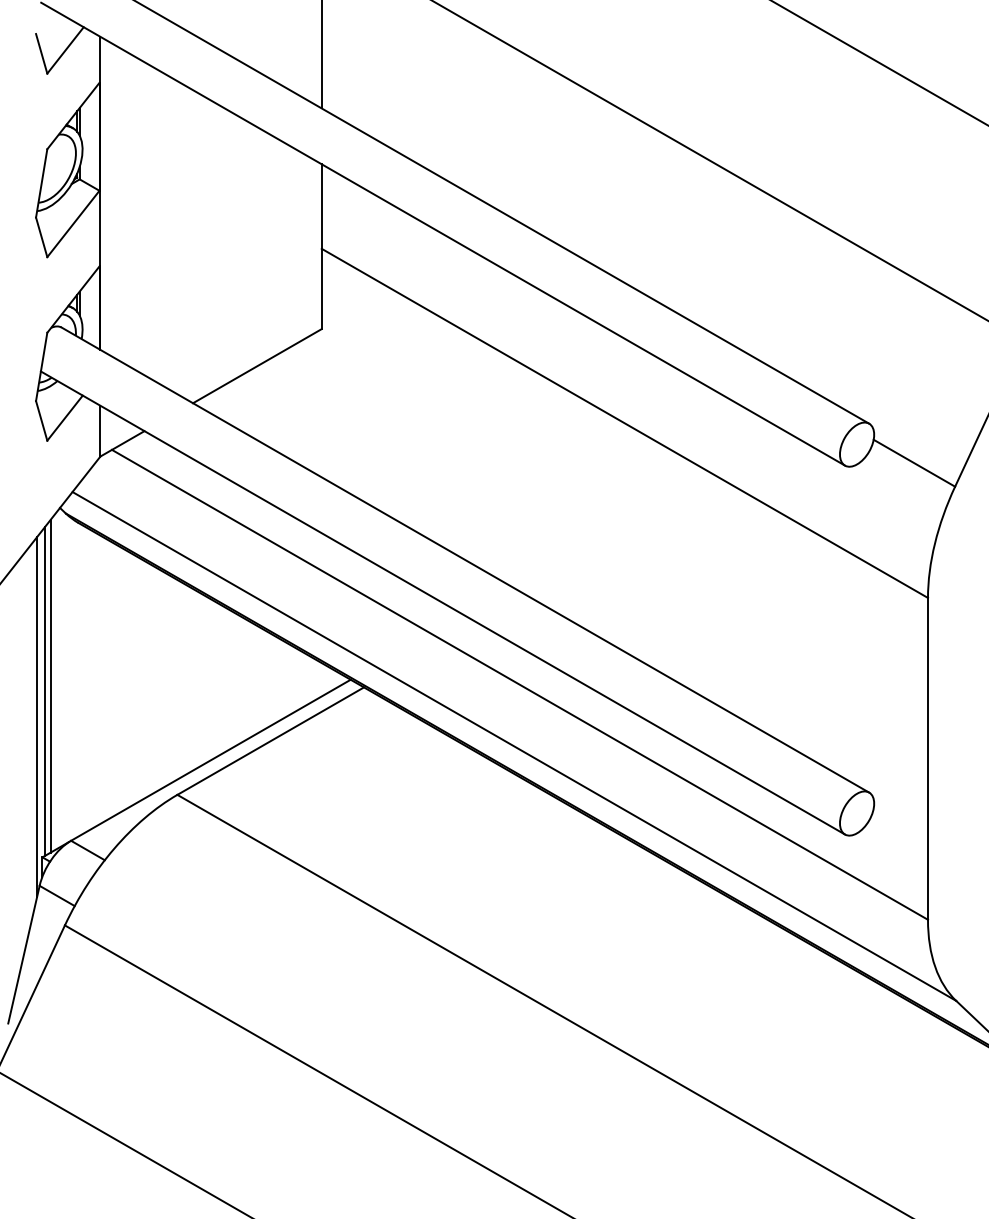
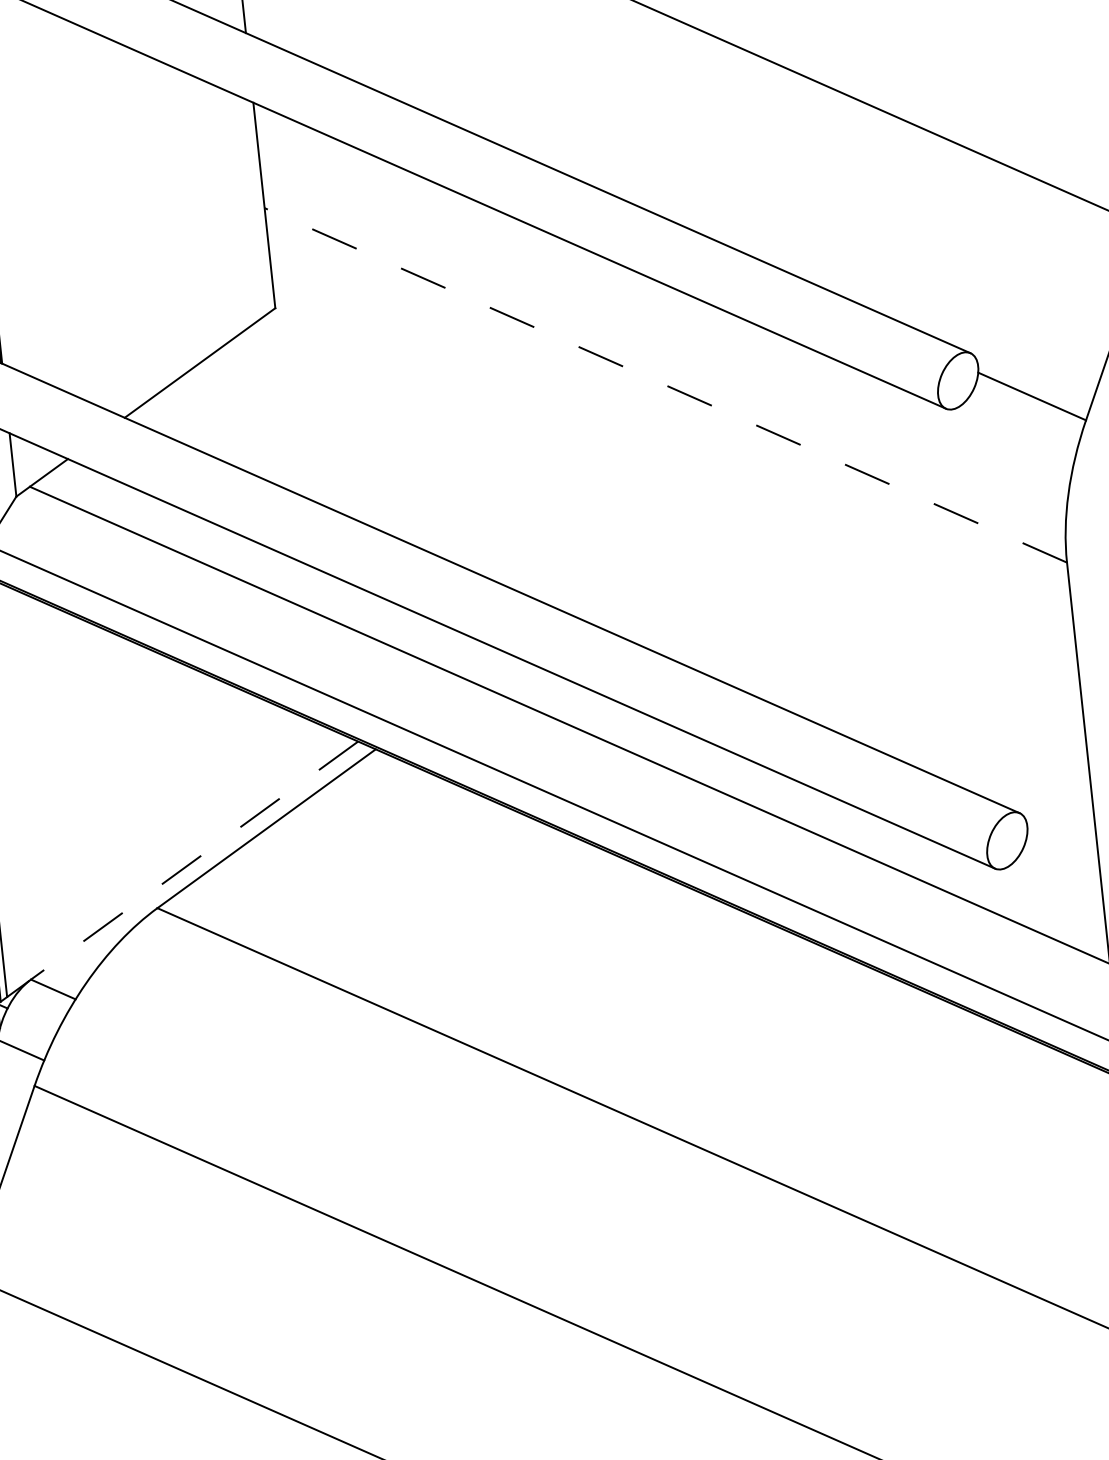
line: (624, 423) -> (665, 385), solid -> dashed
line: (210, 760) -> (194, 860), solid -> dashed

